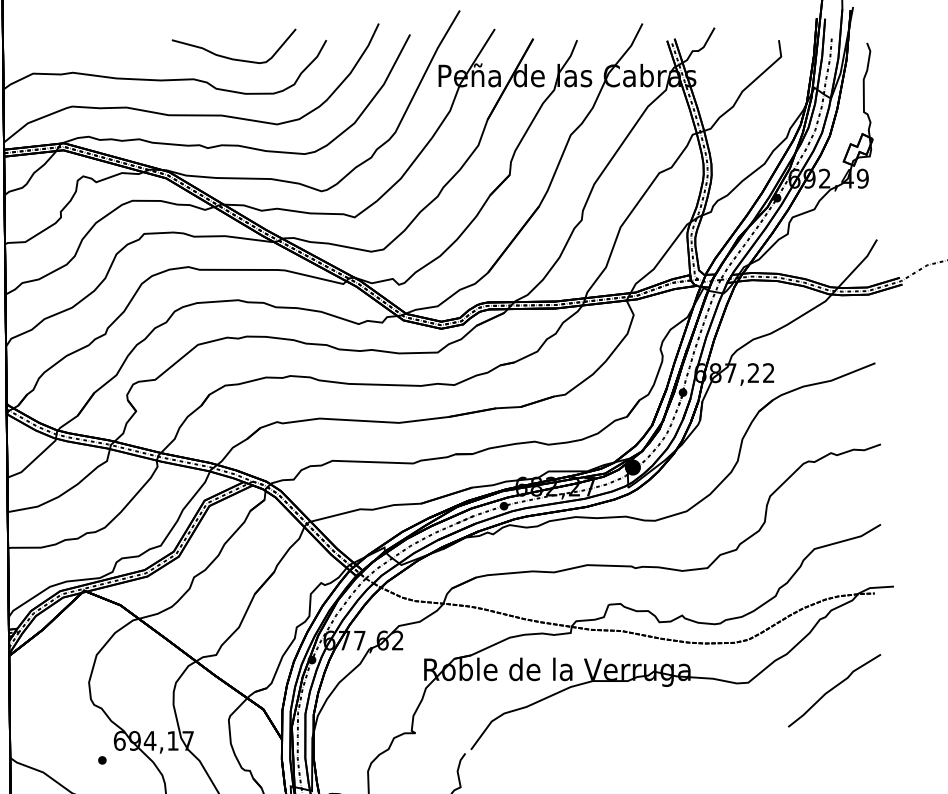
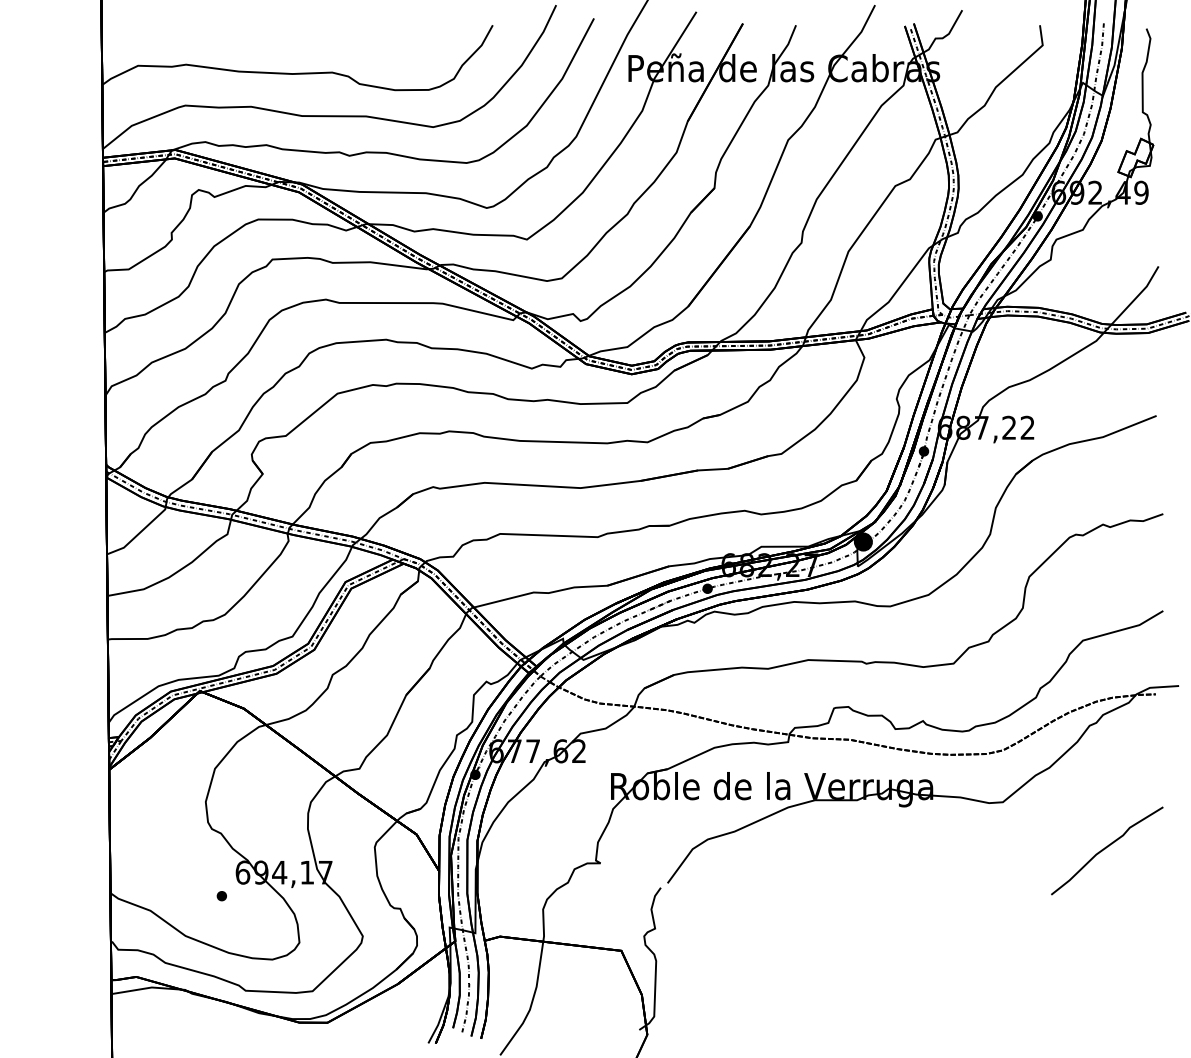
curve: (230, 57) -> (376, 46), removed
curve: (833, 688) -> (1106, 848), moved

